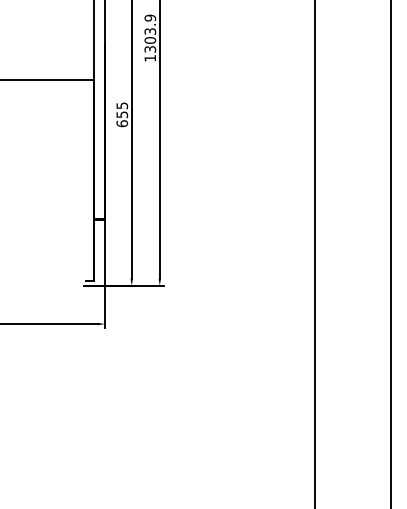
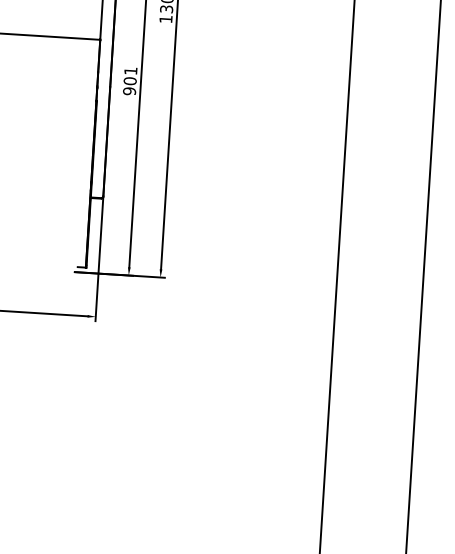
text: (122, 114) -> (130, 80), 655 -> 901

